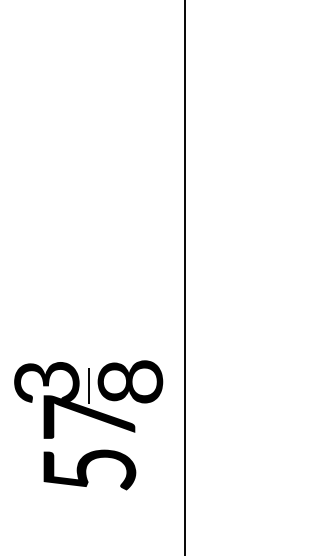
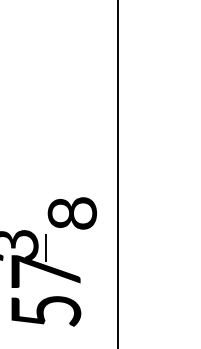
text: (130, 381) -> (72, 213), moved

